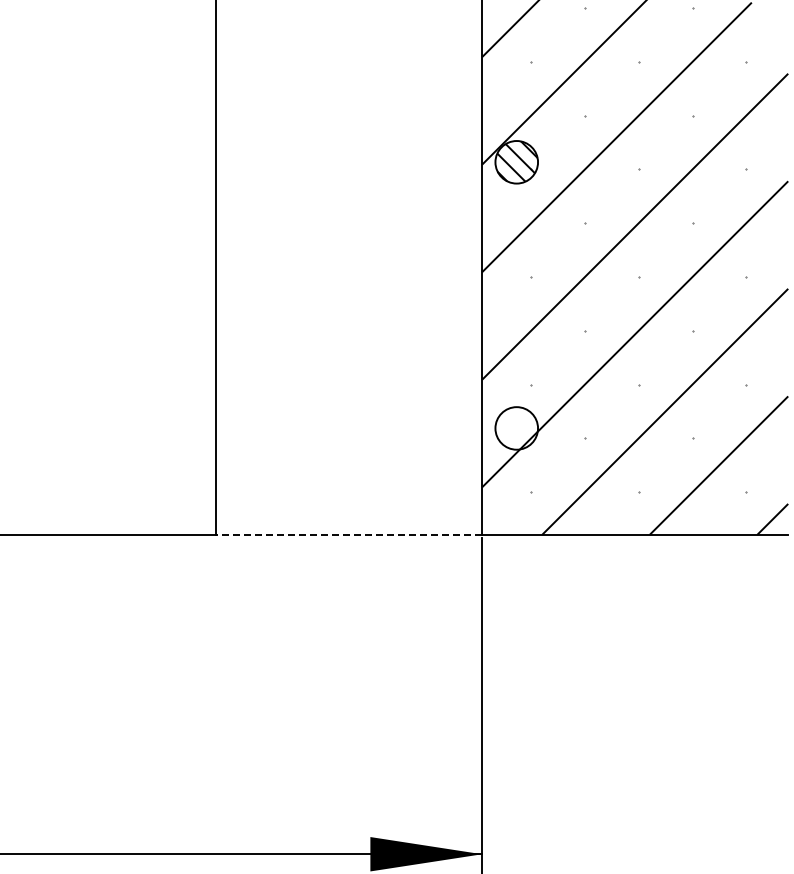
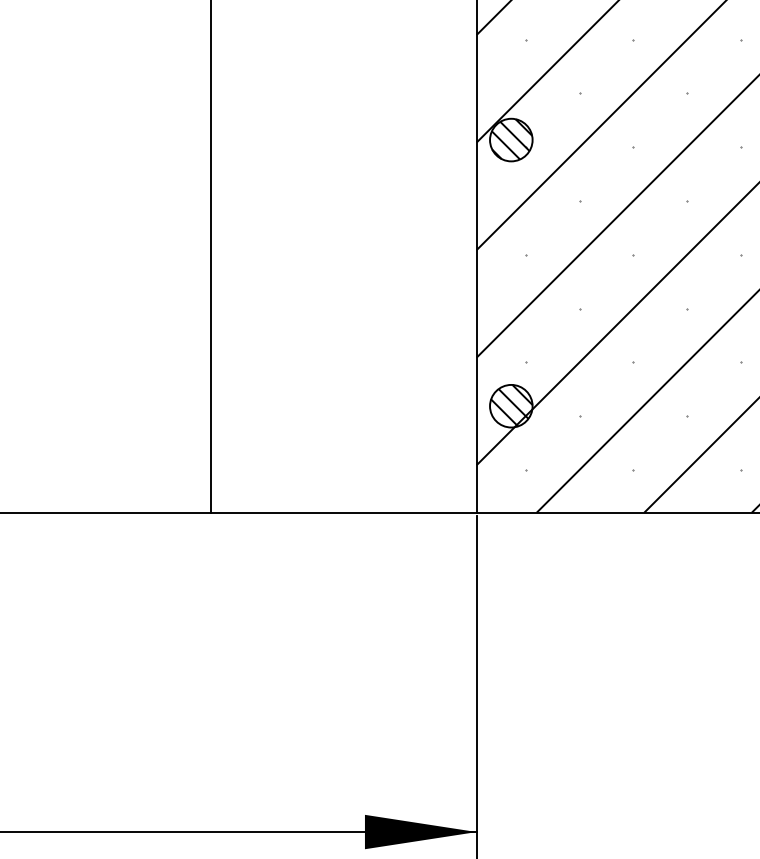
hatch: (517, 427) -> (512, 405), added
line: (348, 534) -> (343, 512), dashed -> solid

